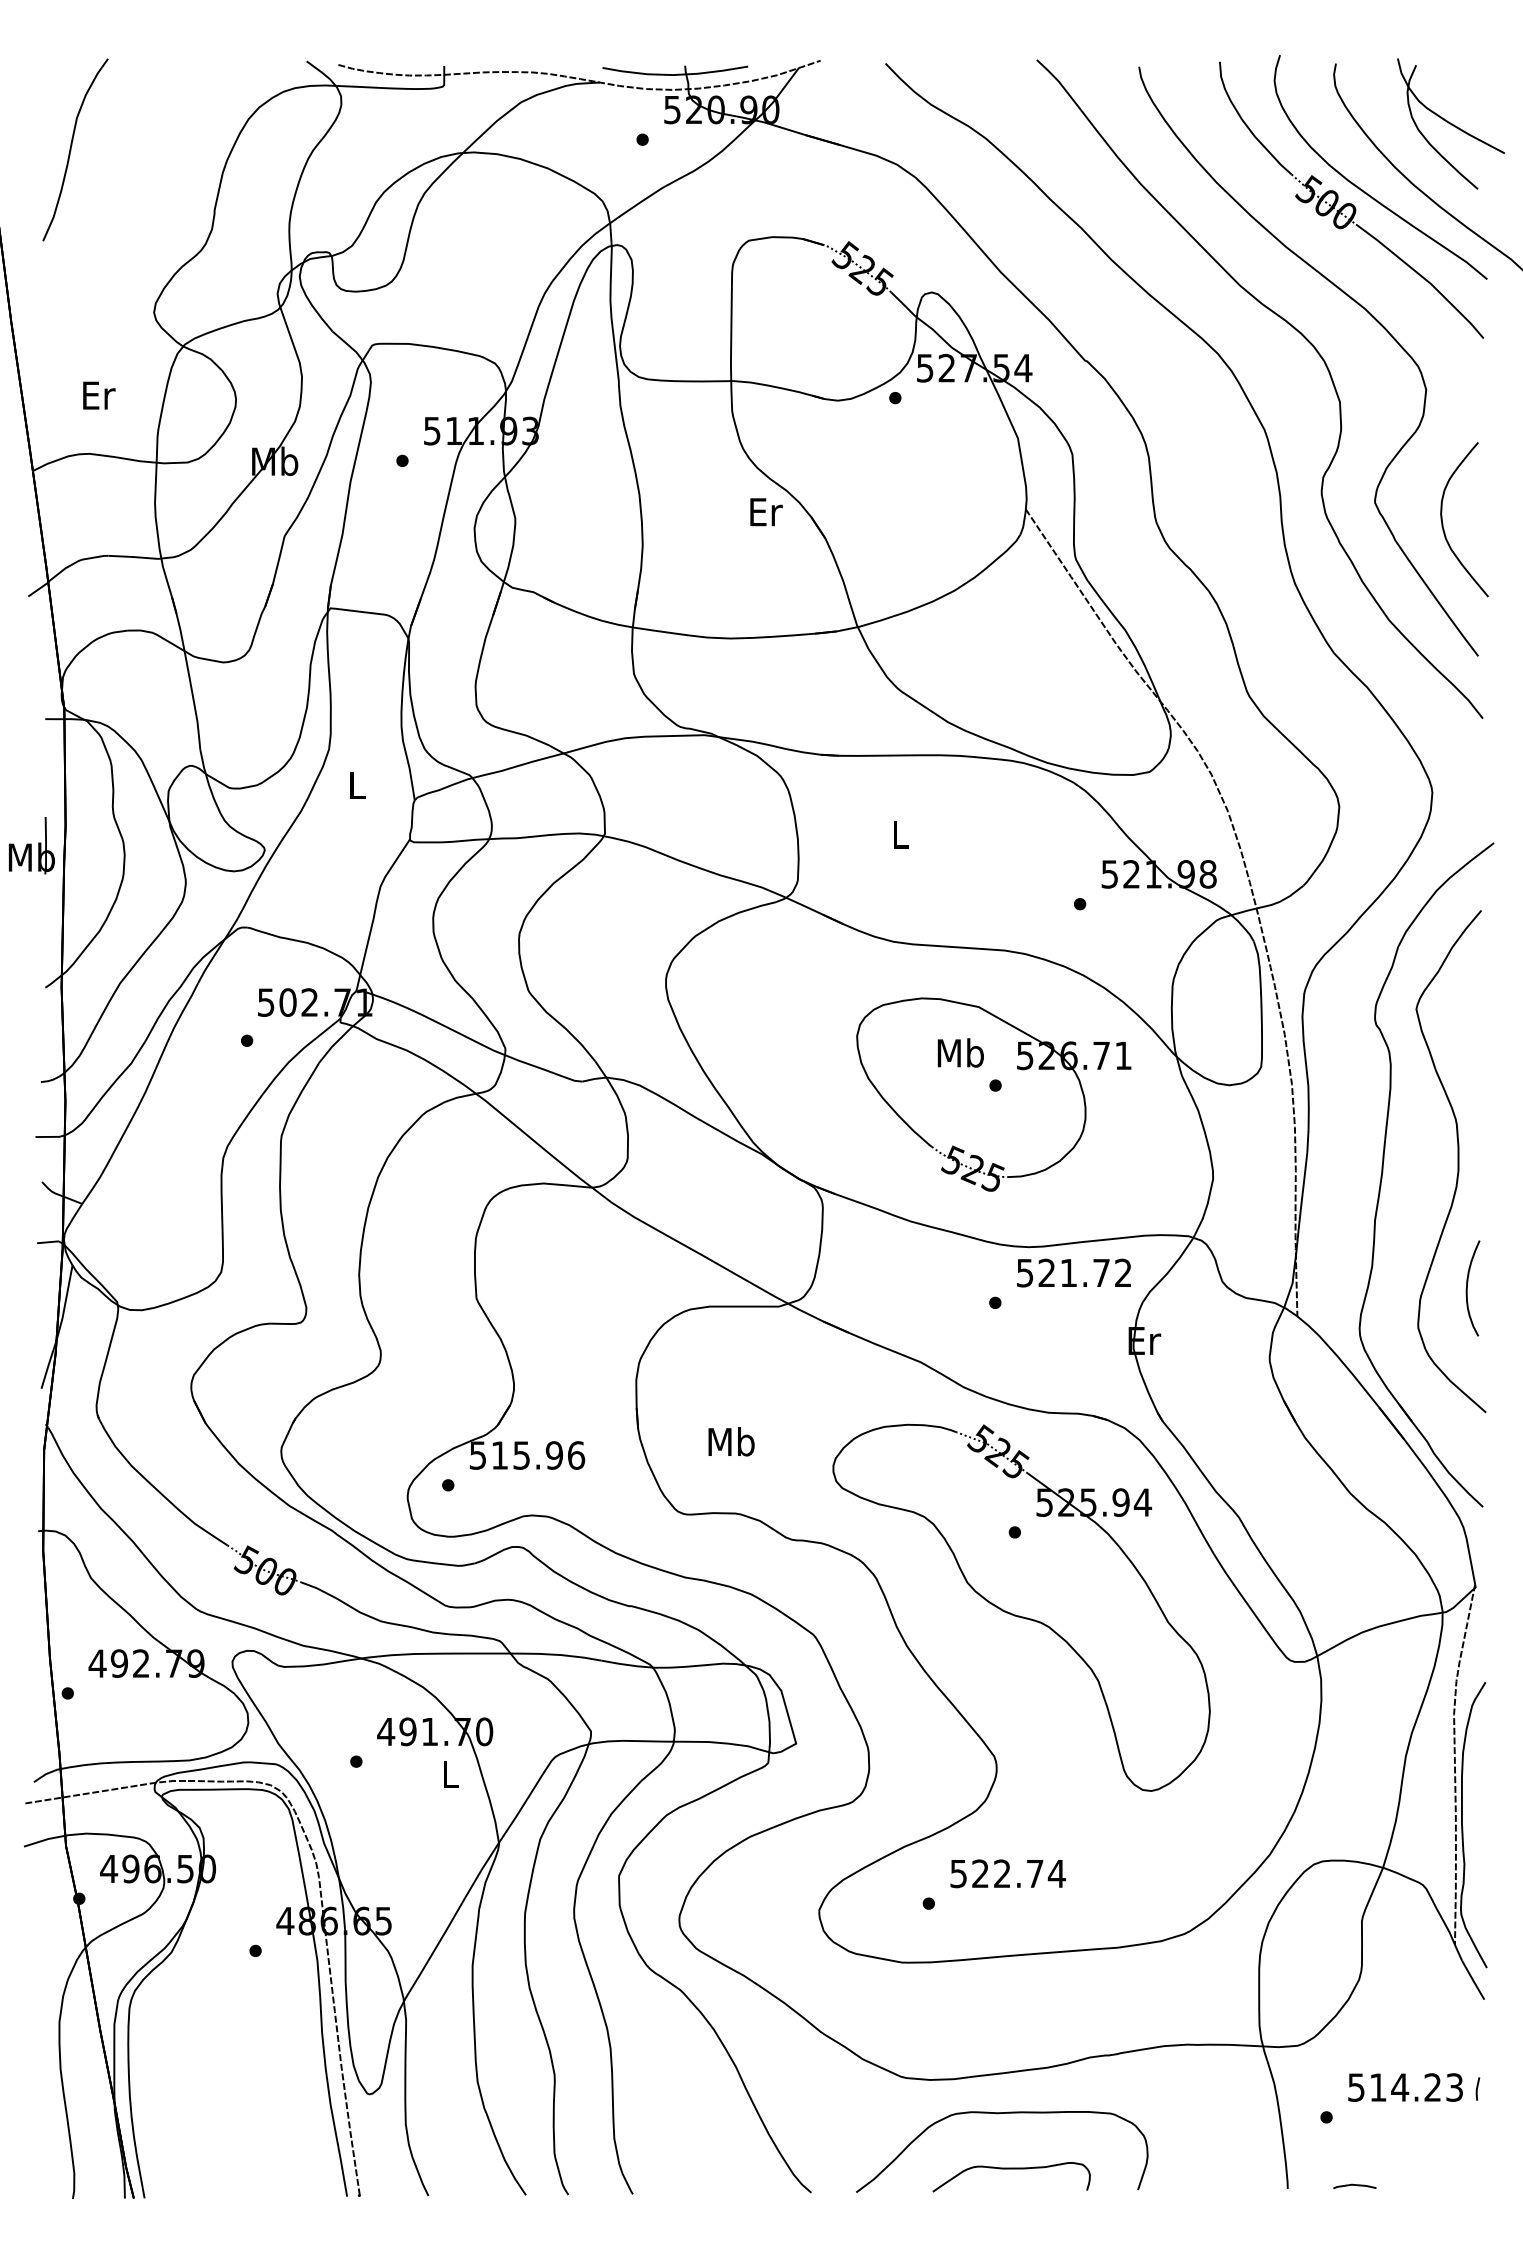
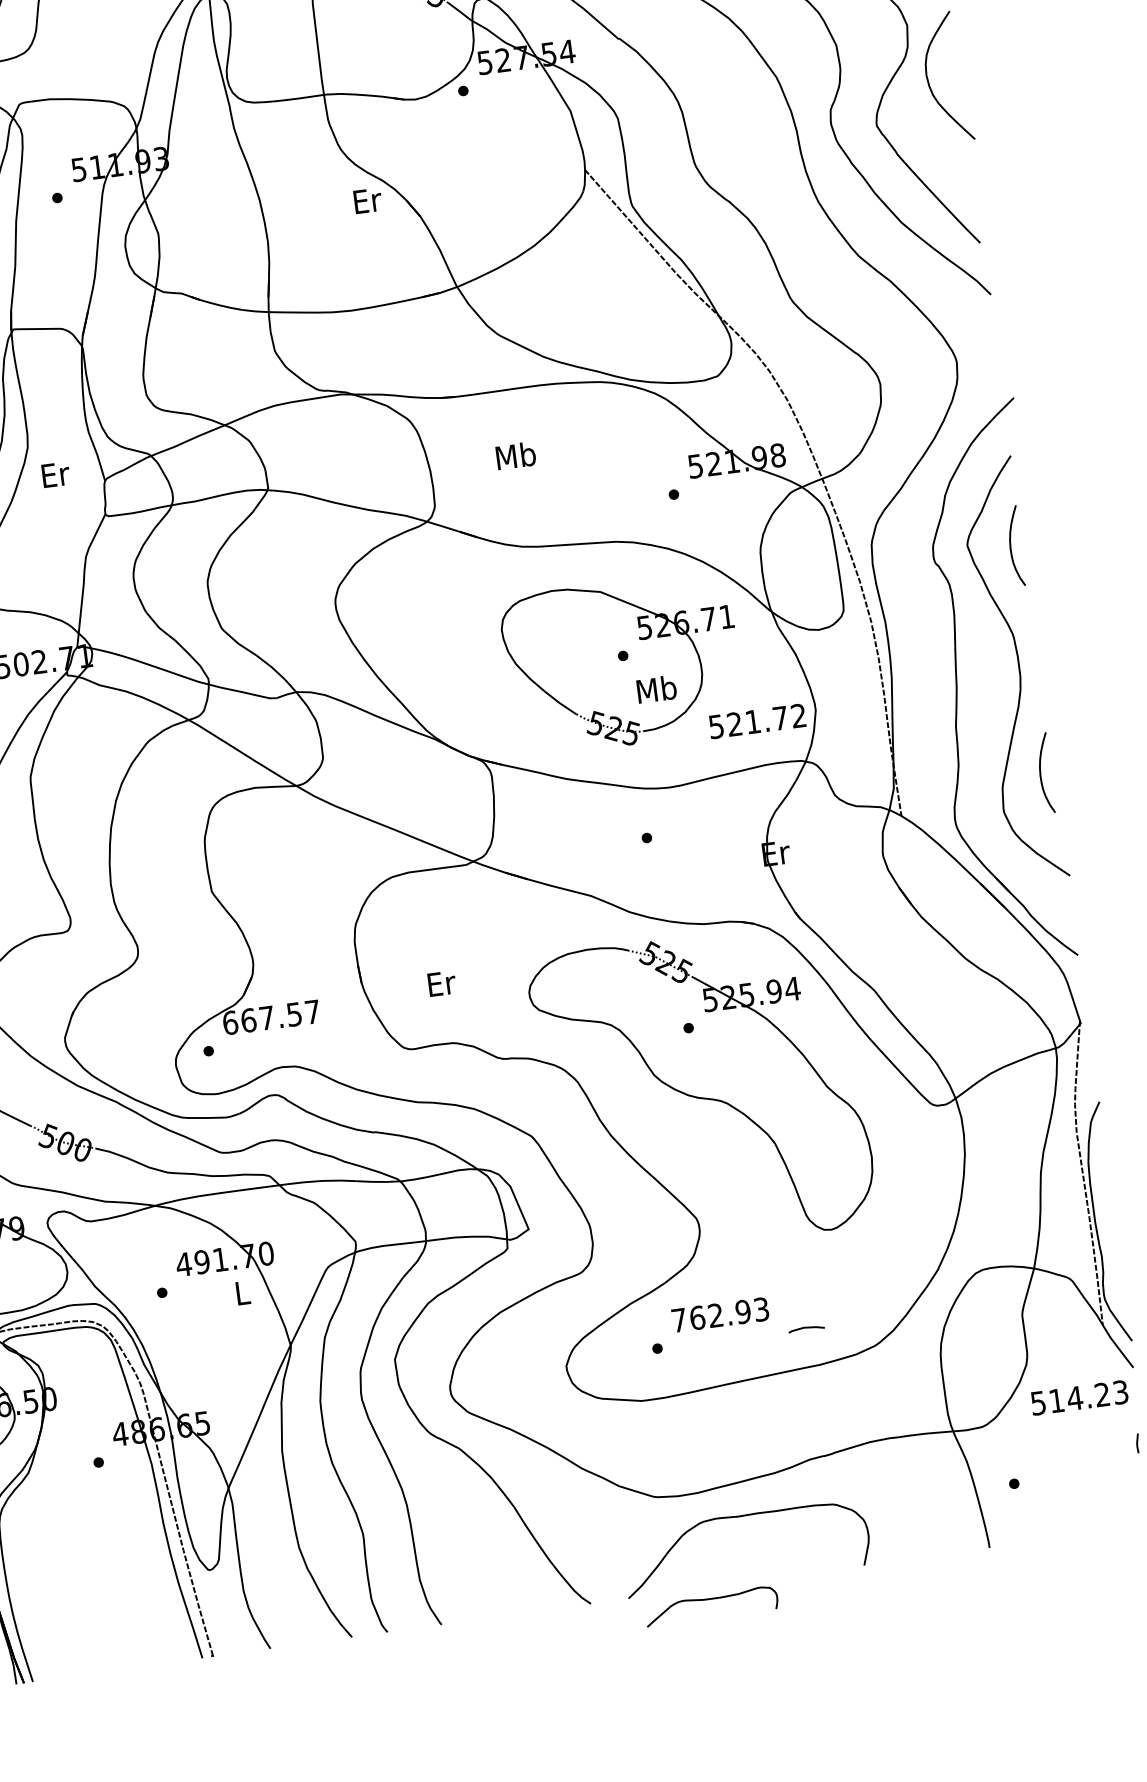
curve: (1443, 523) -> (929, 82), moved
text: (358, 785) -> (56, 474), L -> Er
text: (900, 833) -> (515, 455), L -> Mb
curve: (1467, 1017) -> (1011, 546), added
text: (960, 1052) -> (656, 688), moved
text: (1073, 1272) -> (756, 720), moved
text: (731, 1441) -> (441, 983), Mb -> Er
text: (527, 1455) -> (271, 1017), 515.96 -> 667.57
text: (1008, 1873) -> (720, 1314), 522.74 -> 762.93
text: (1405, 2087) -> (1079, 1397), moved
curve: (1011, 2169) -> (710, 1599), moved
line: (1354, 2185) -> (806, 1328), moved

